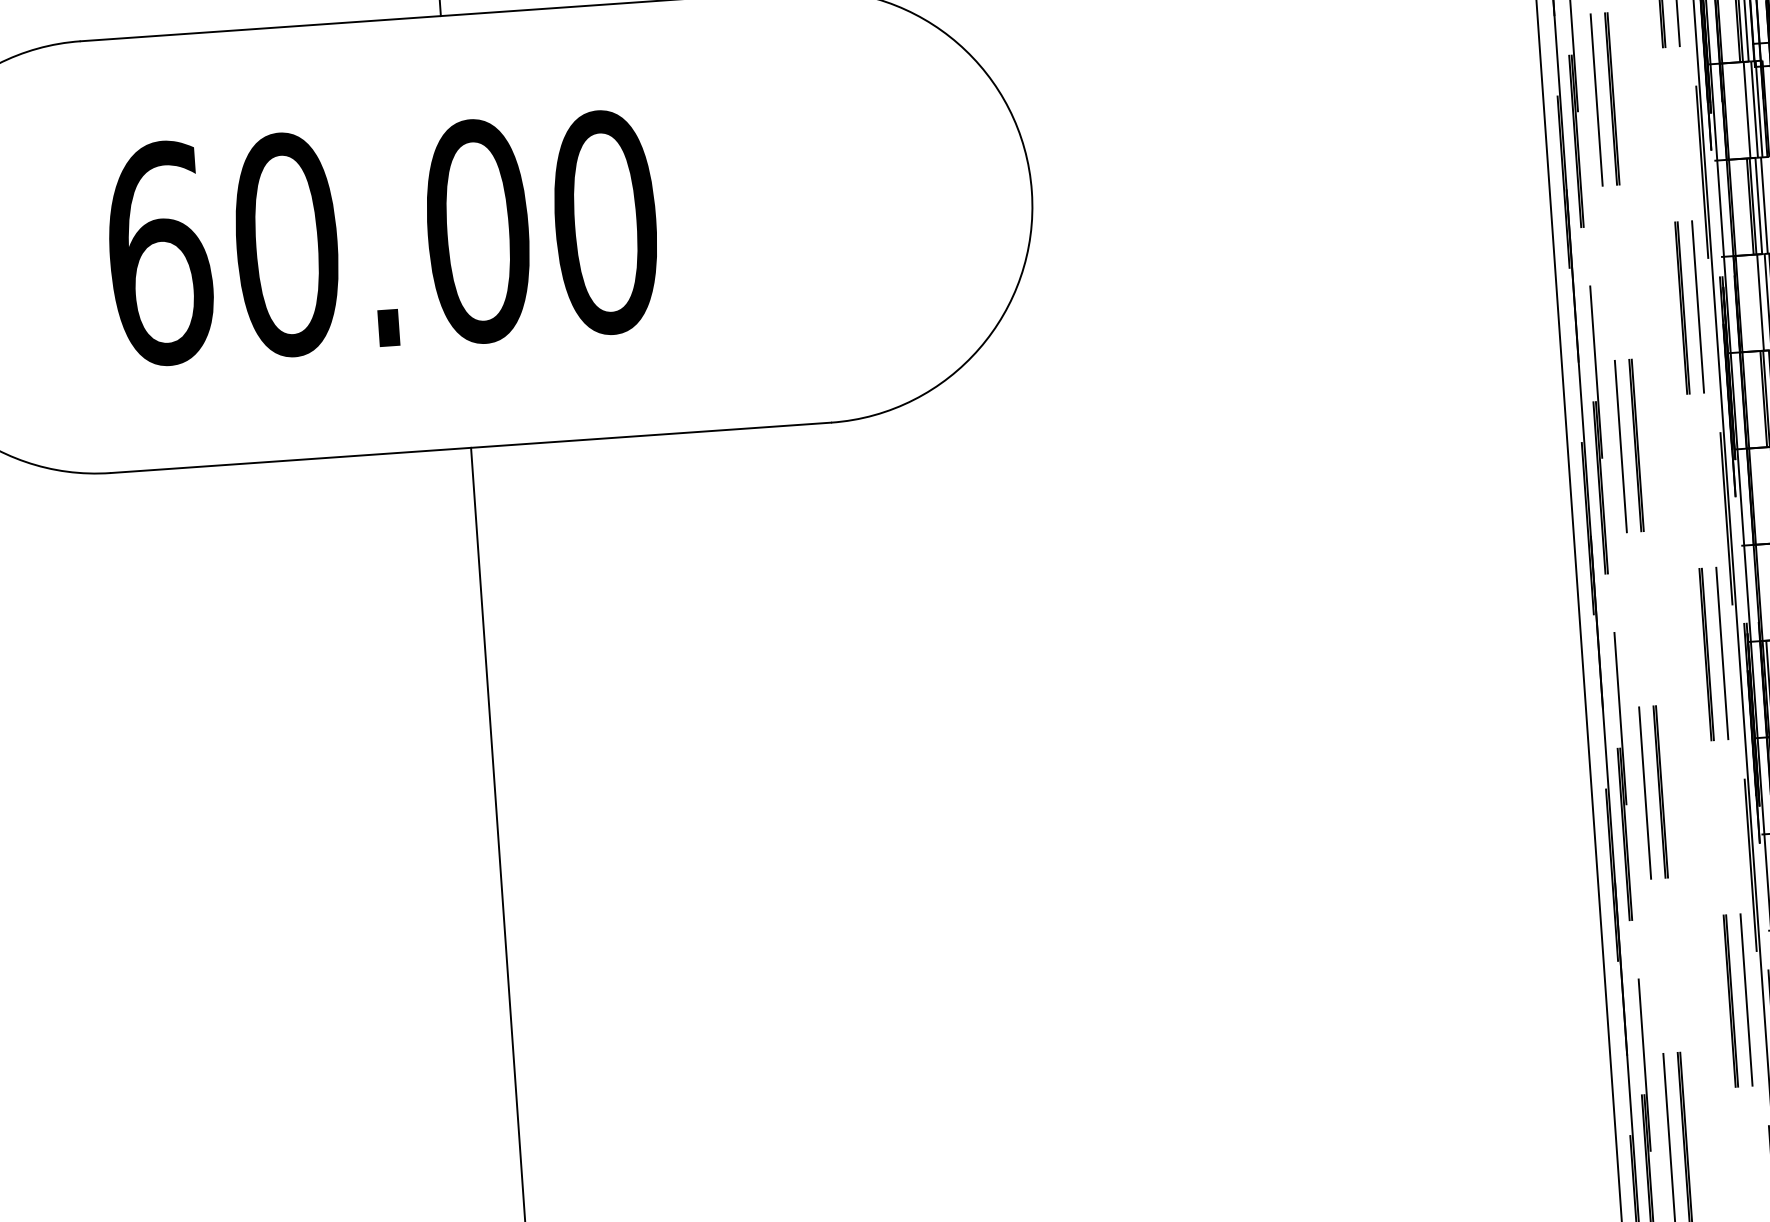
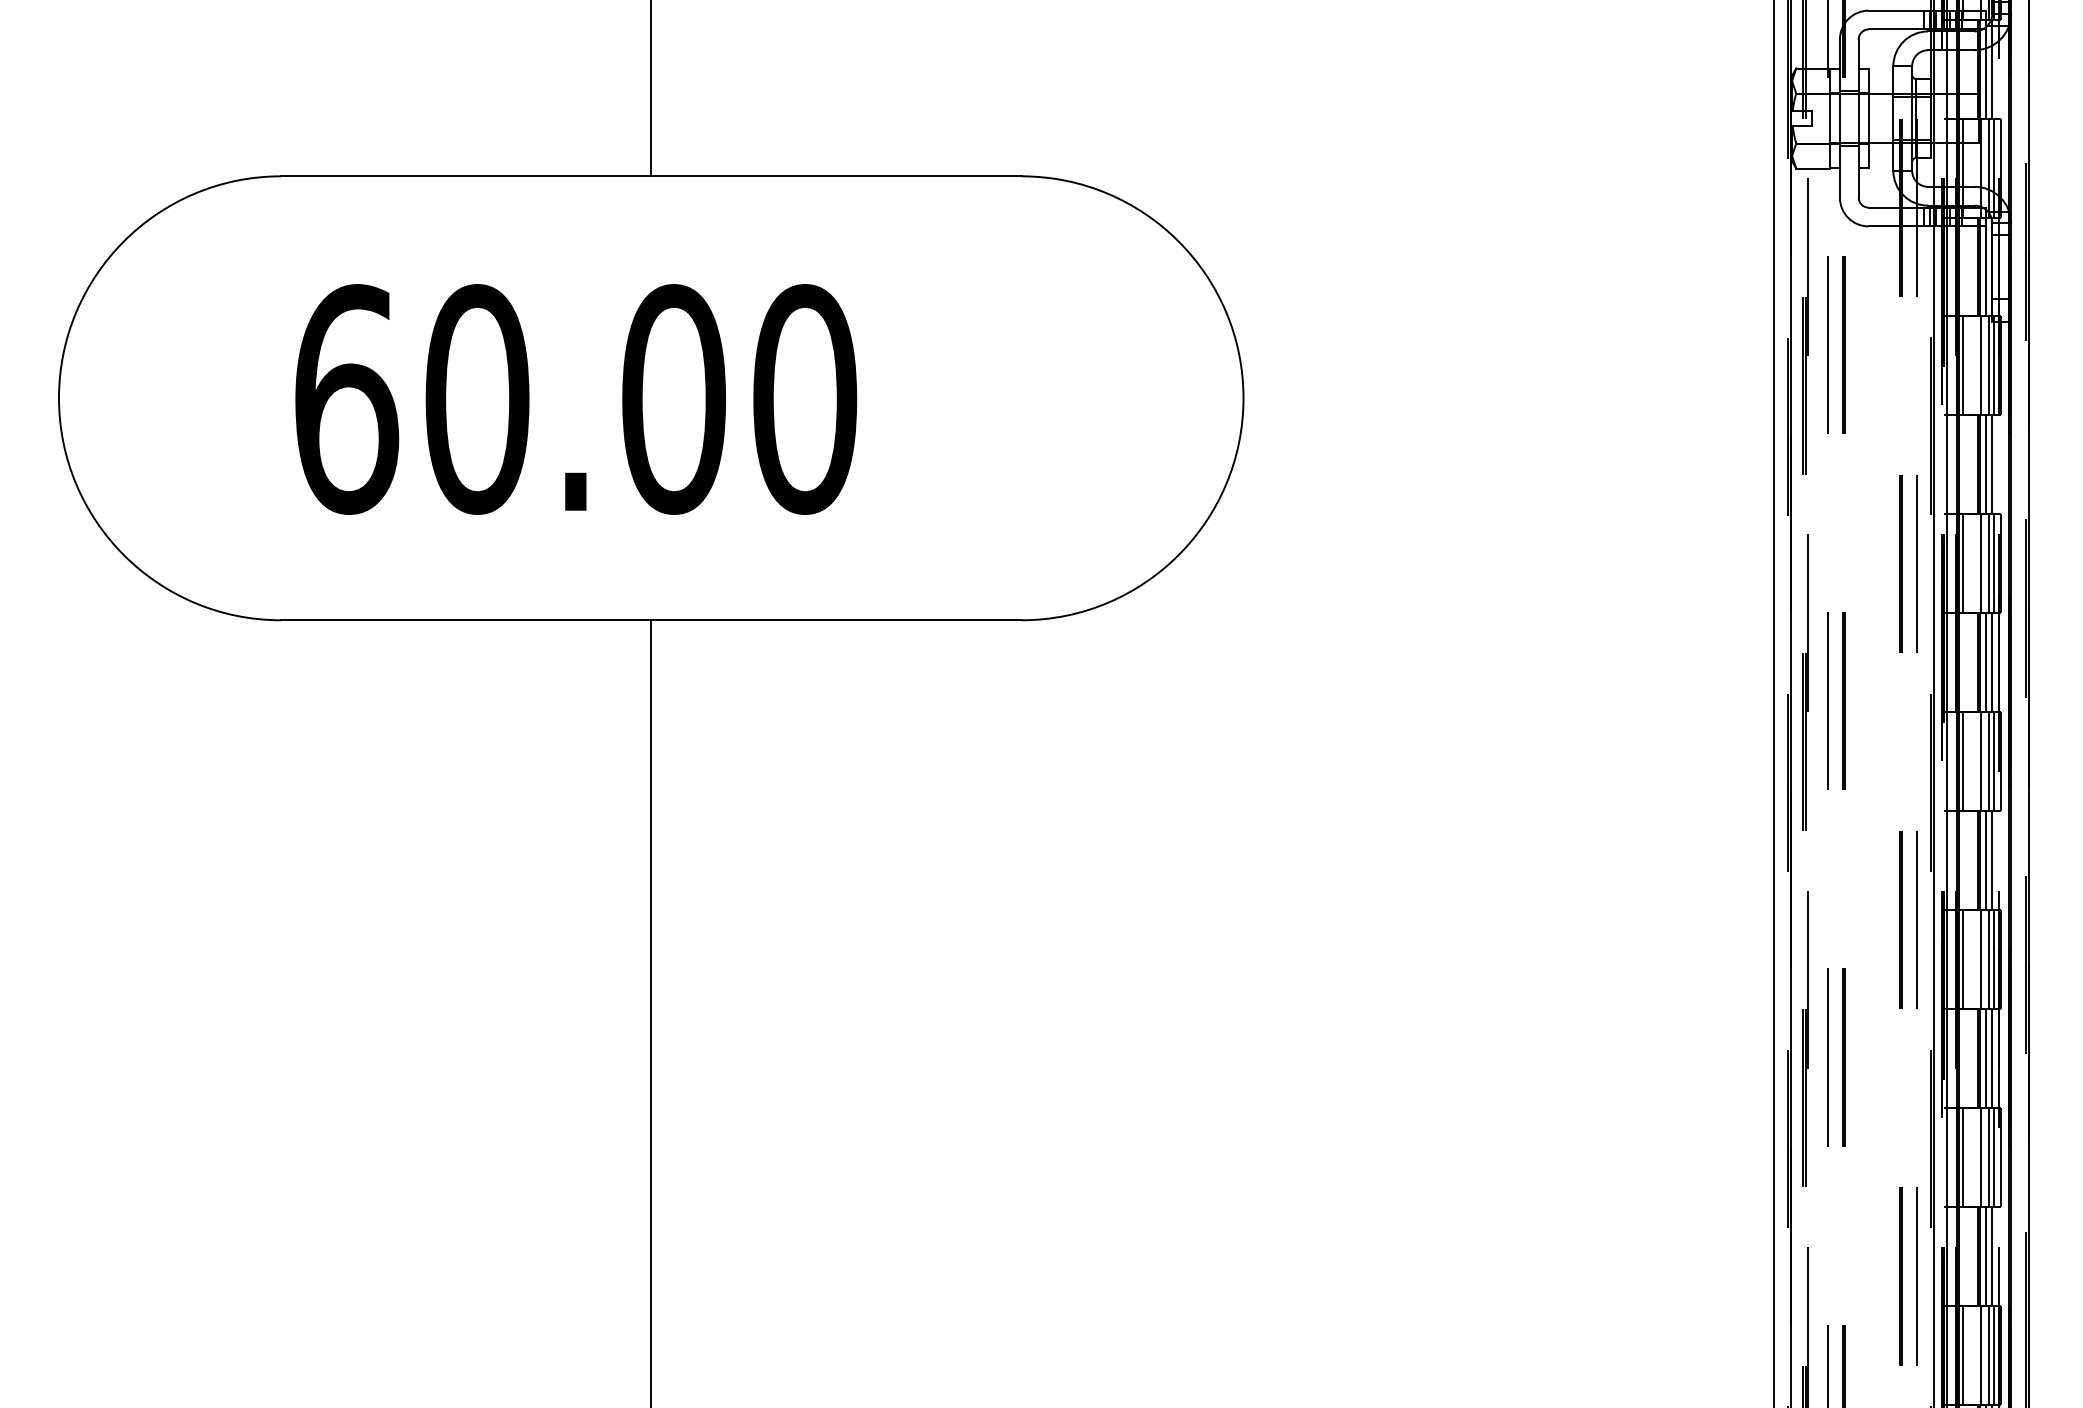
line: (1728, 110) -> (1962, 365), added
line: (1742, 303) -> (1962, 563), added
line: (1755, 496) -> (1962, 761), added

